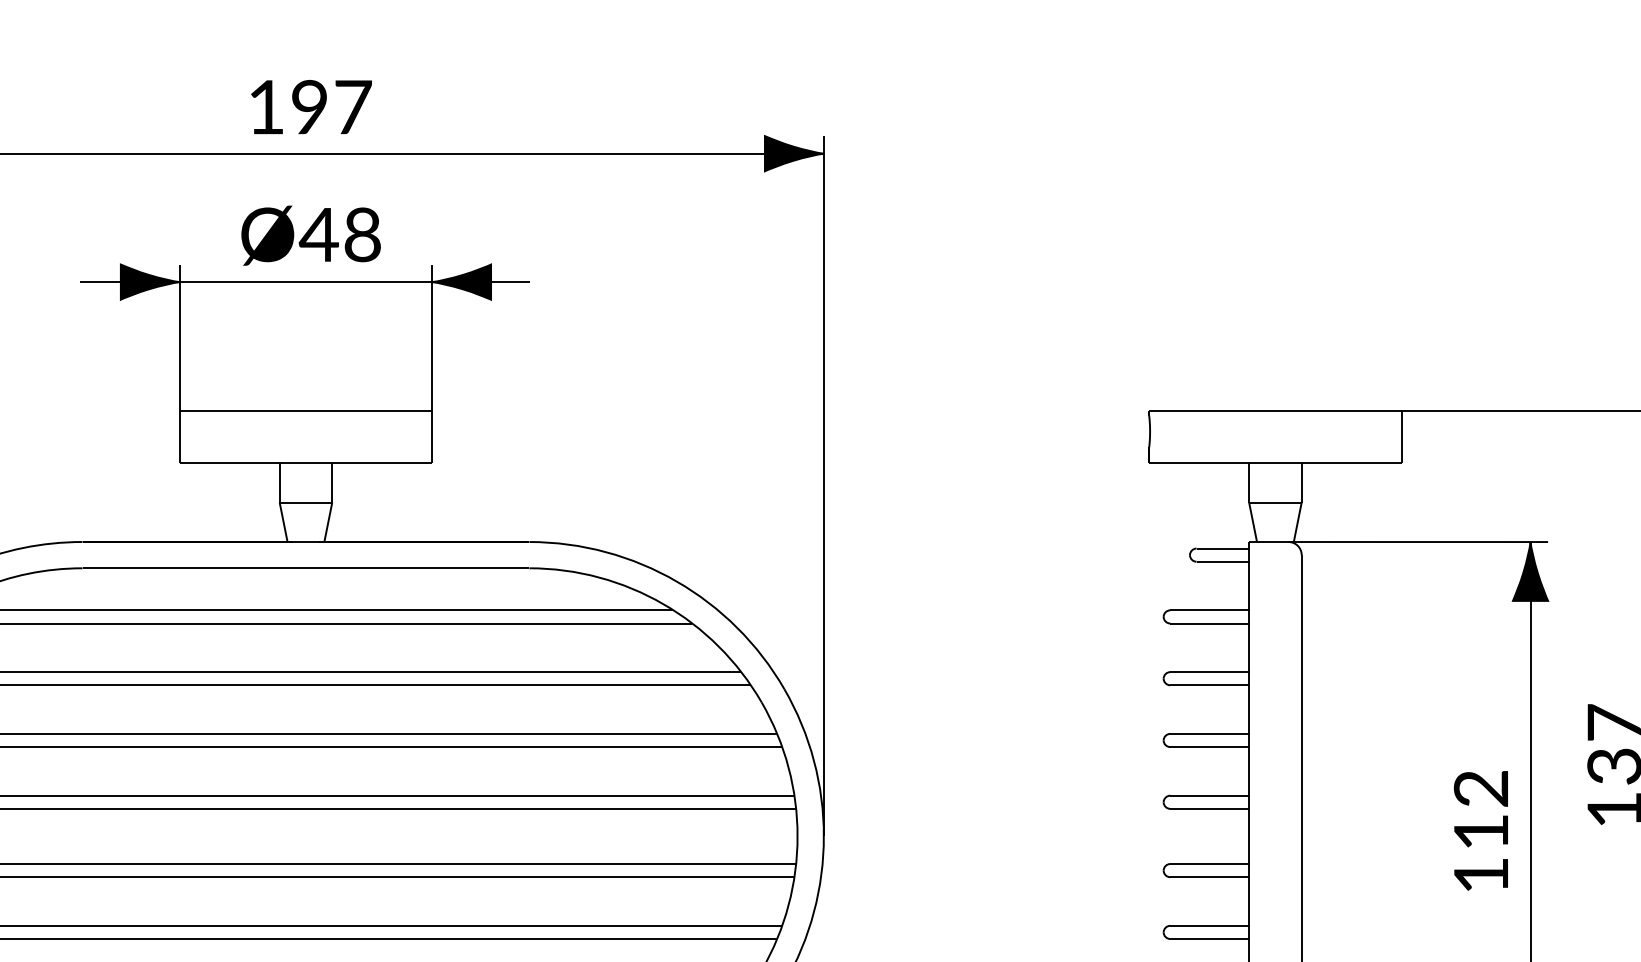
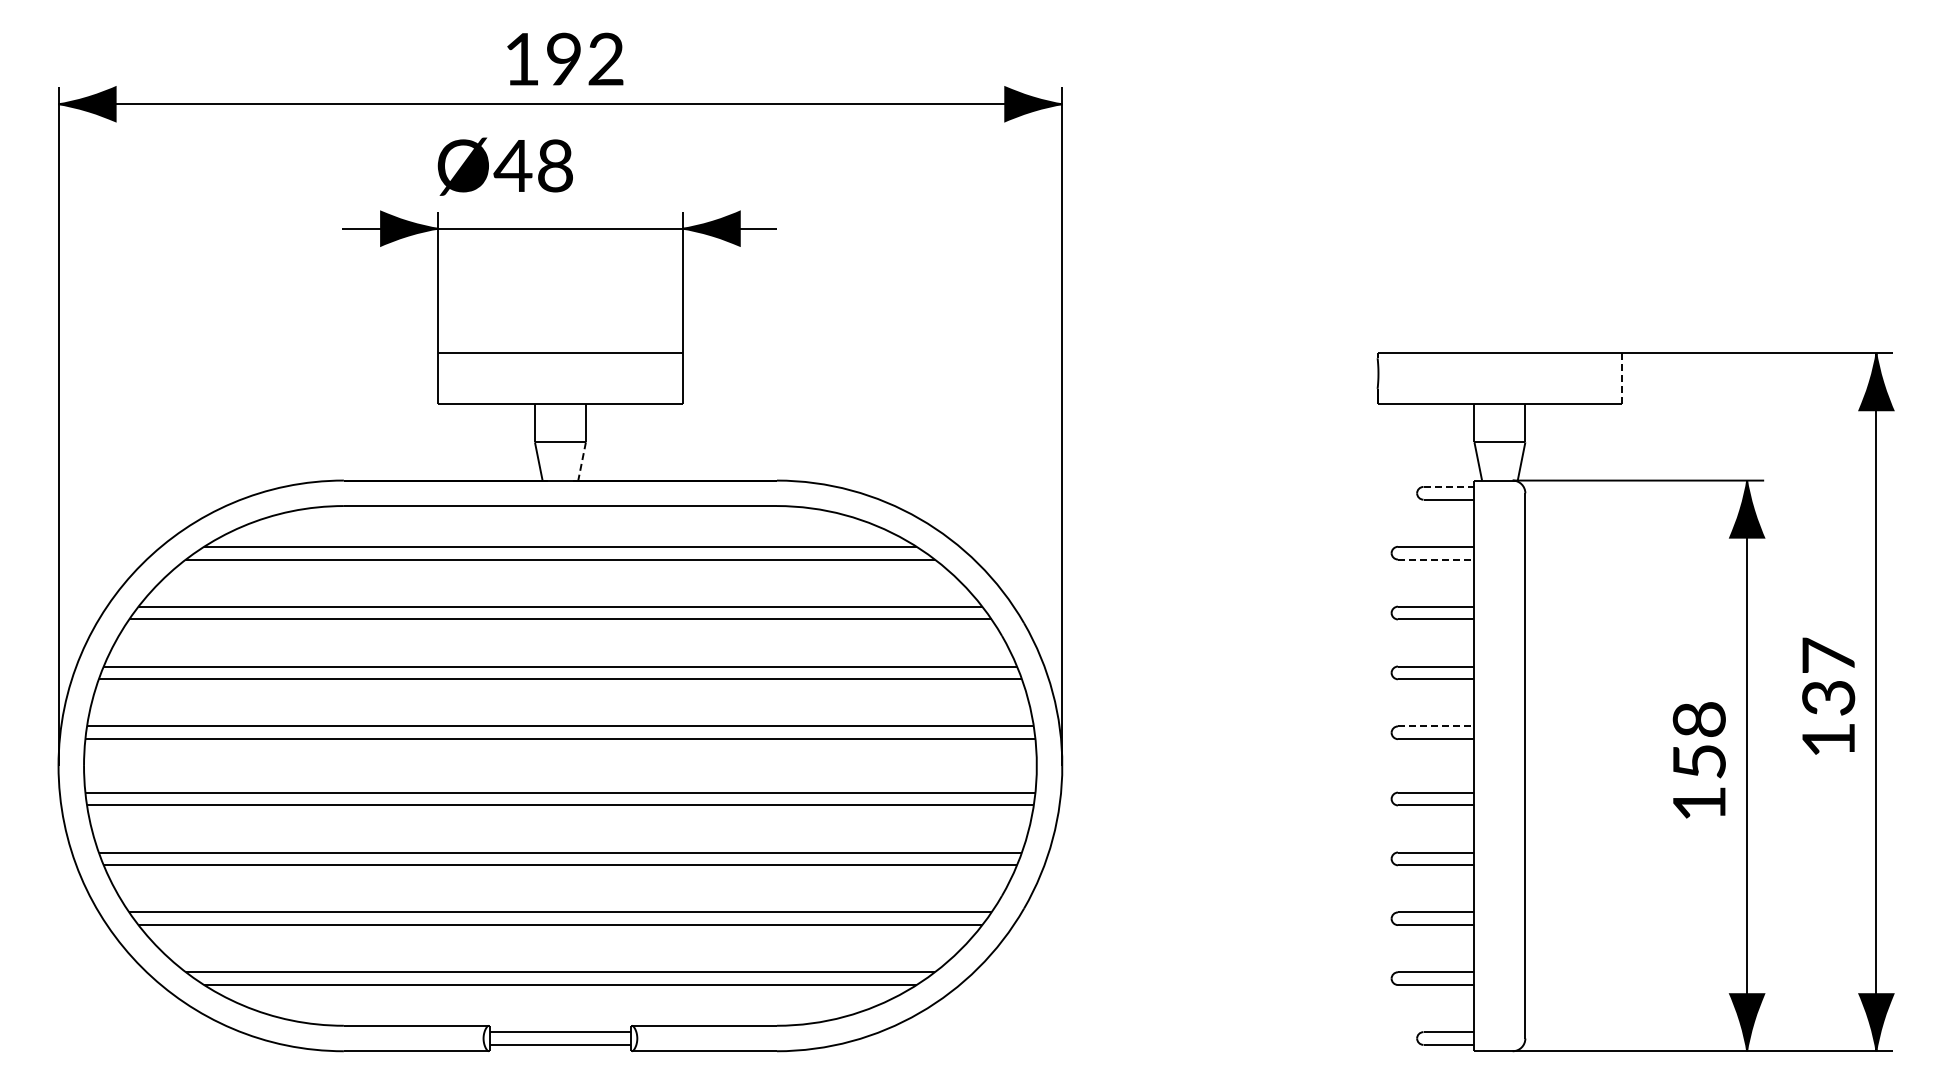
text: (353, 106) -> (606, 58), 197 -> 192
text: (310, 235) -> (504, 166), moved
line: (1401, 437) -> (1622, 379), solid -> dashed
line: (328, 522) -> (582, 461), solid -> dashed
line: (1223, 548) -> (1449, 486), solid -> dashed
line: (1209, 623) -> (1436, 559), solid -> dashed
line: (1209, 795) -> (1436, 726), solid -> dashed
text: (1481, 810) -> (1699, 740), 112 -> 158

